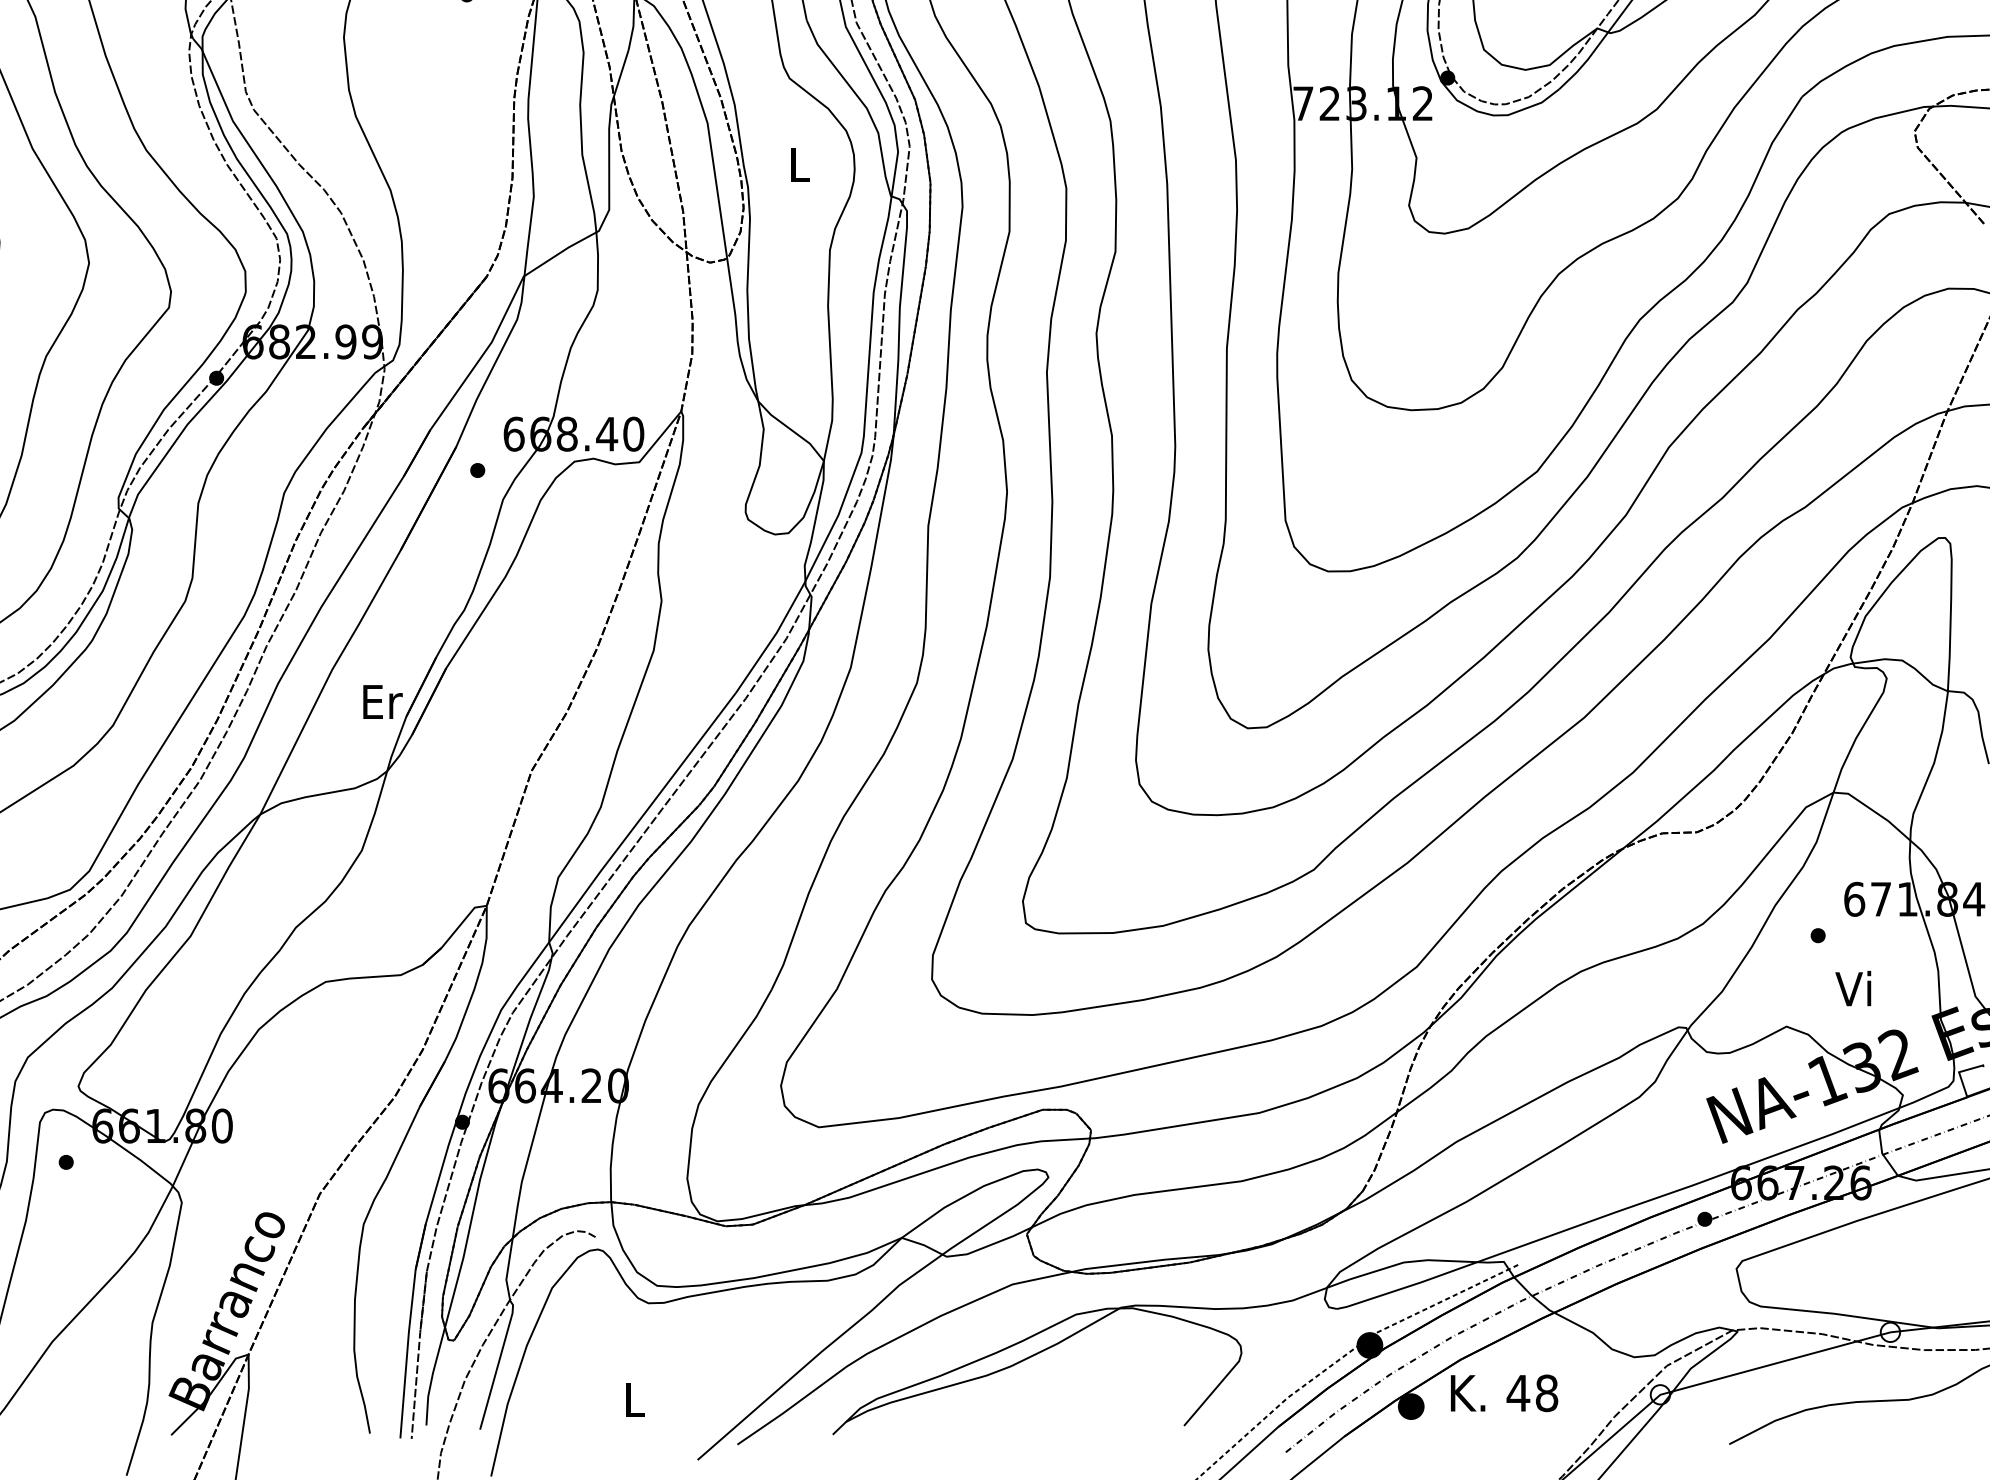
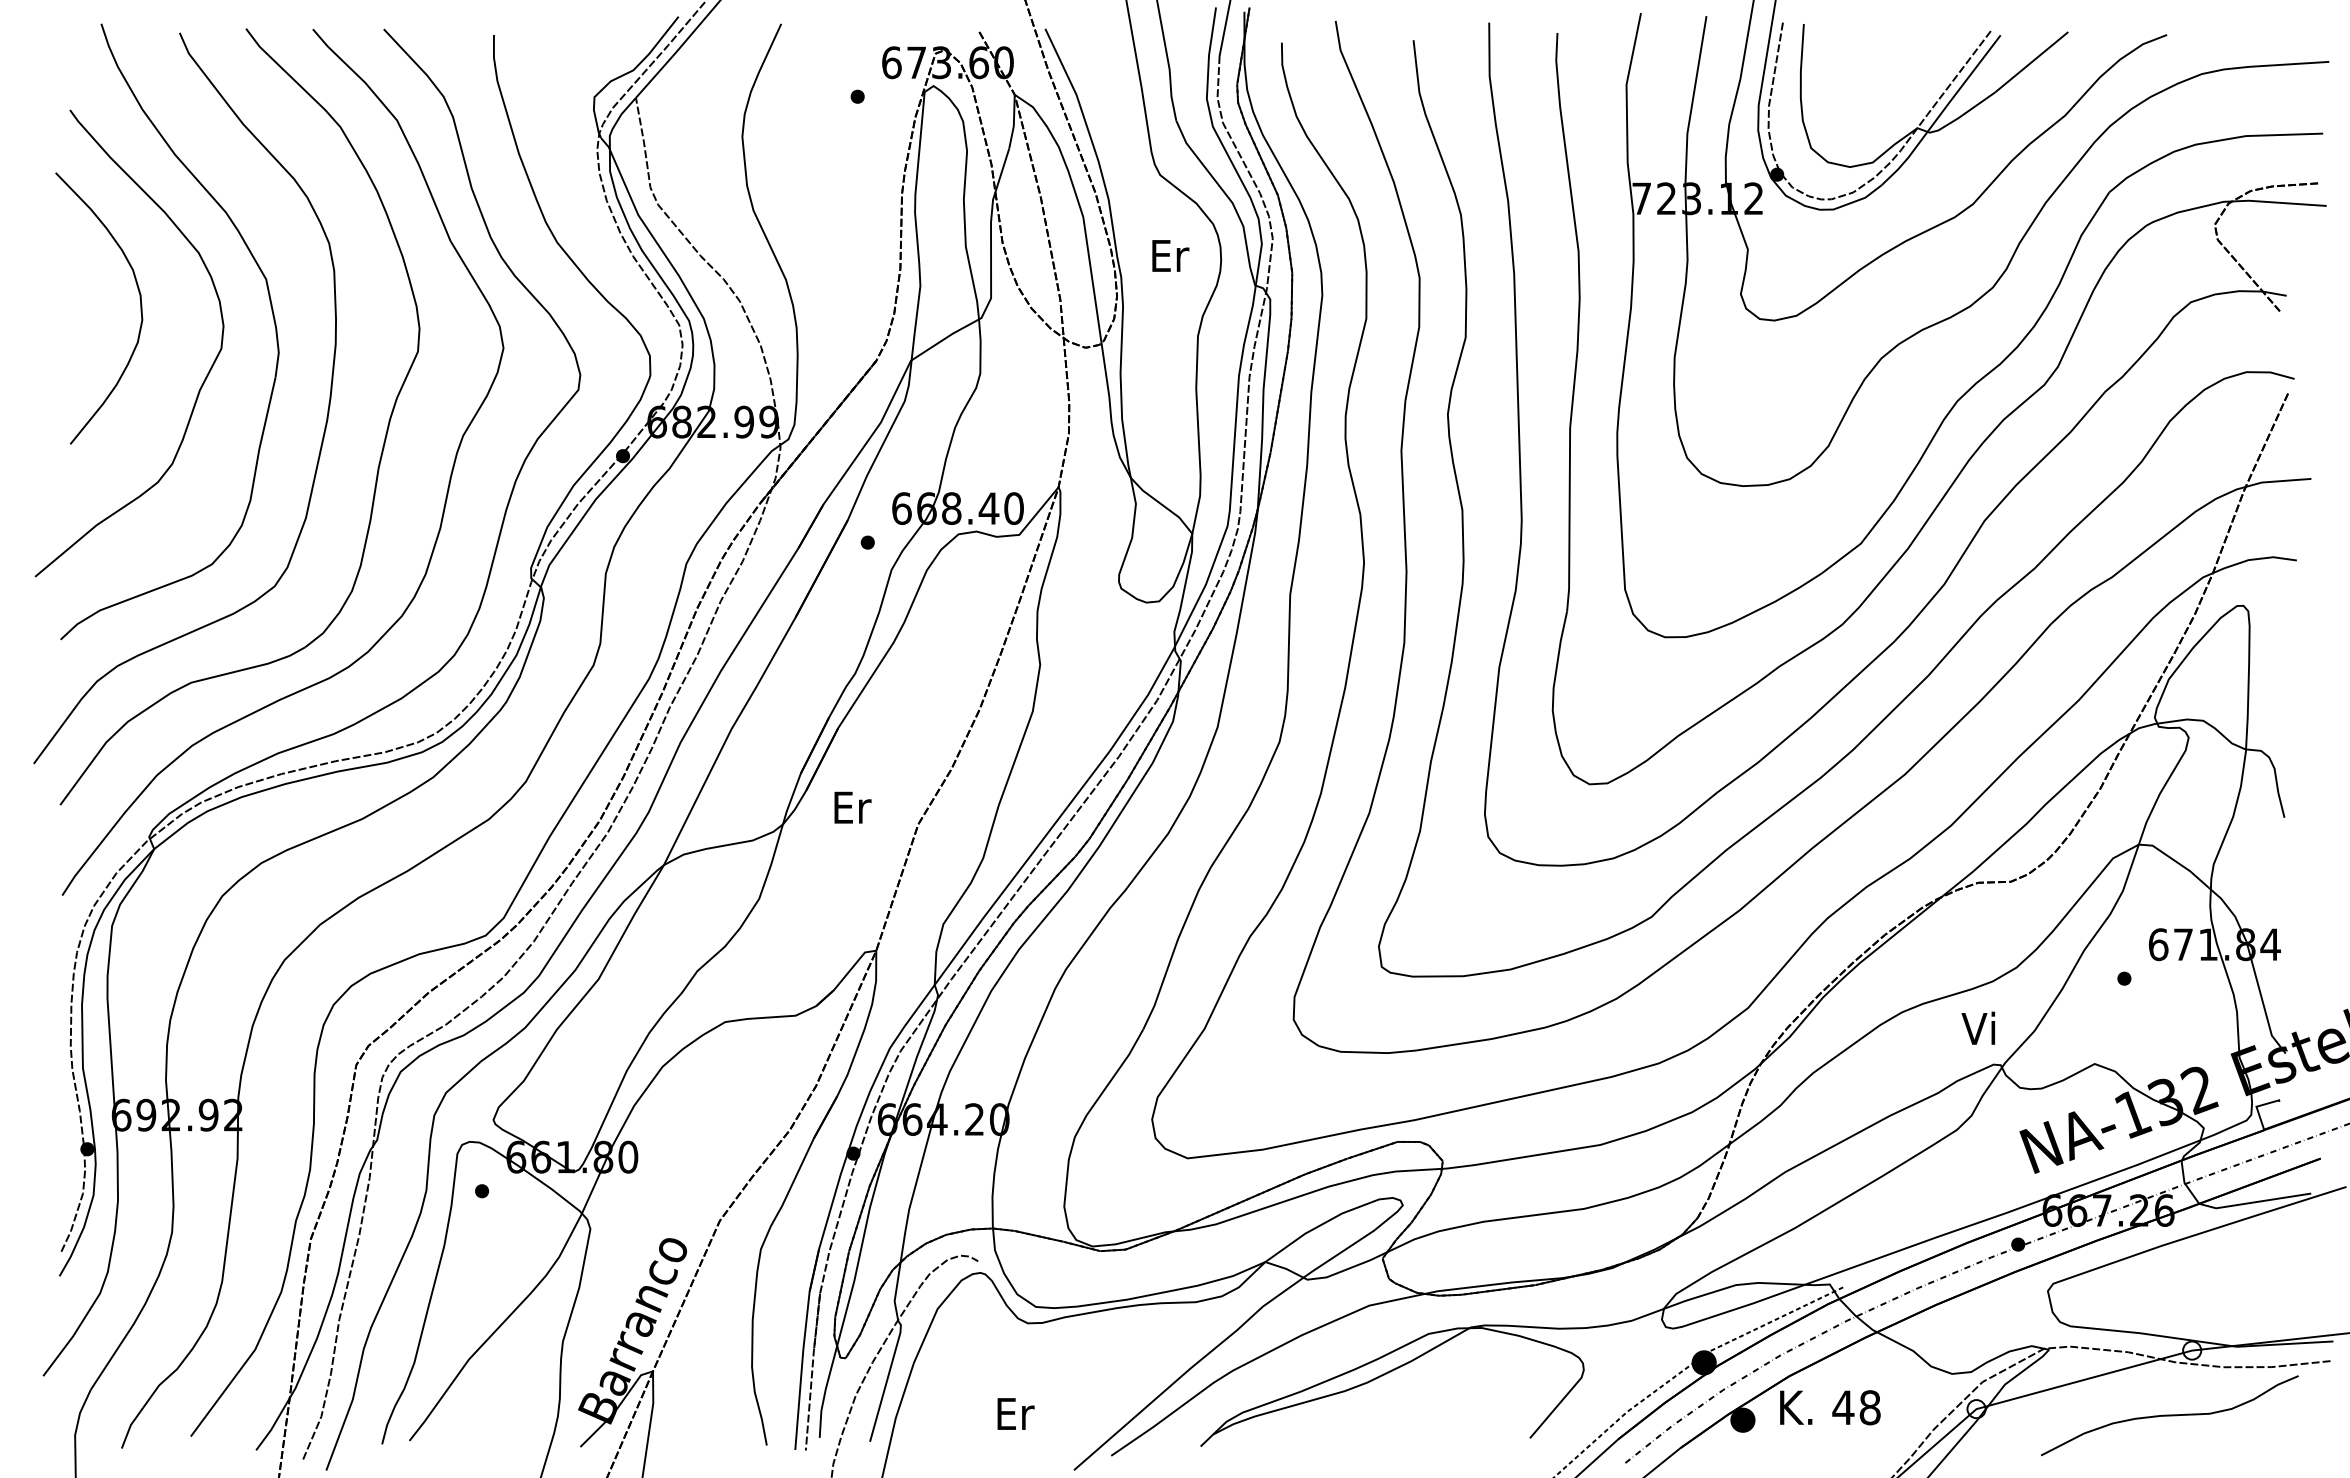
text: (800, 164) -> (1170, 255), L -> Er
text: (382, 701) -> (852, 807), moved
text: (1852, 987) -> (1977, 1027), moved
text: (635, 1399) -> (1015, 1413), L -> Er

